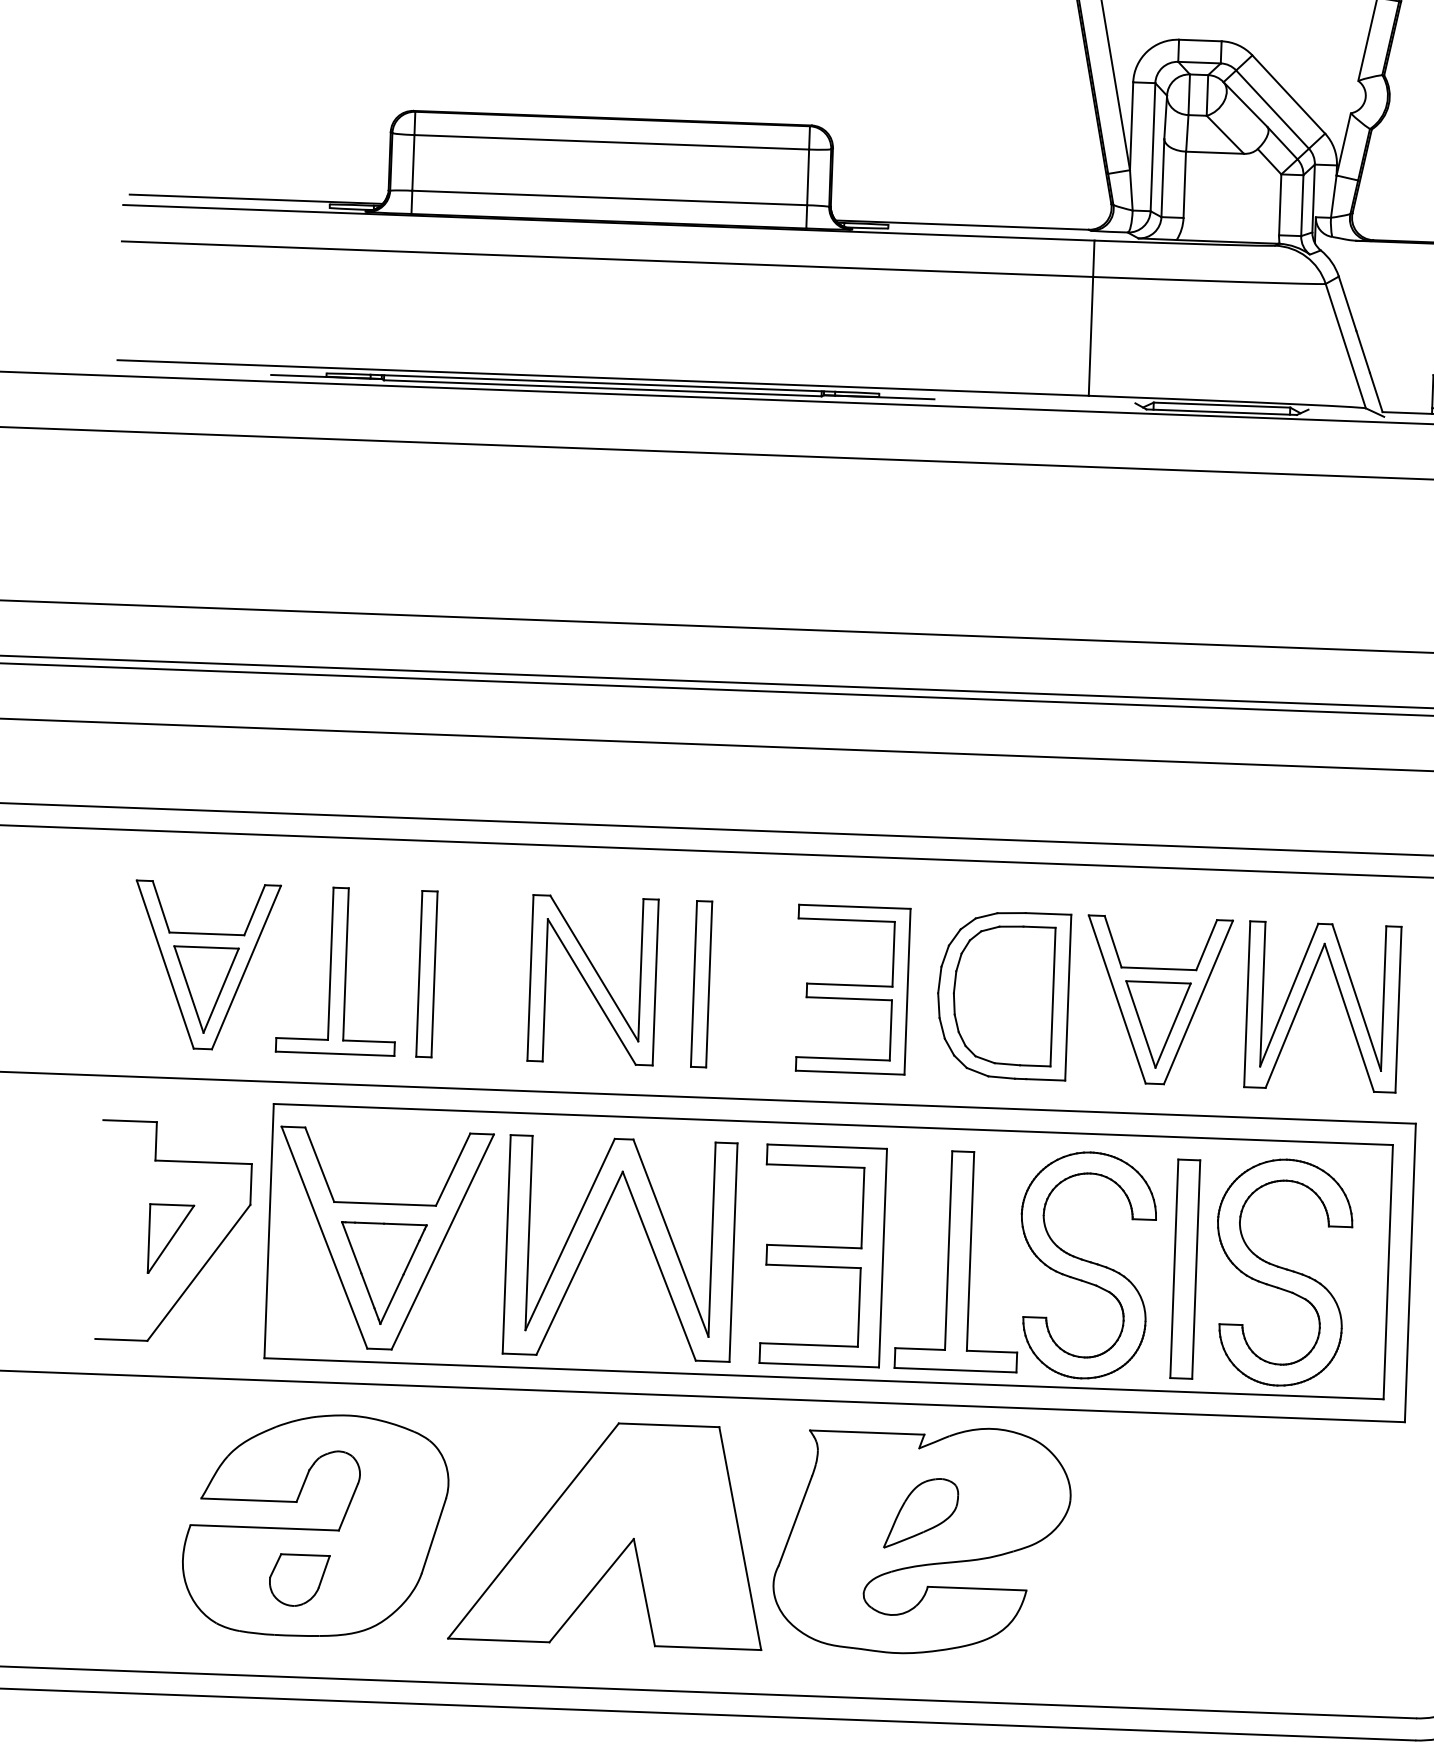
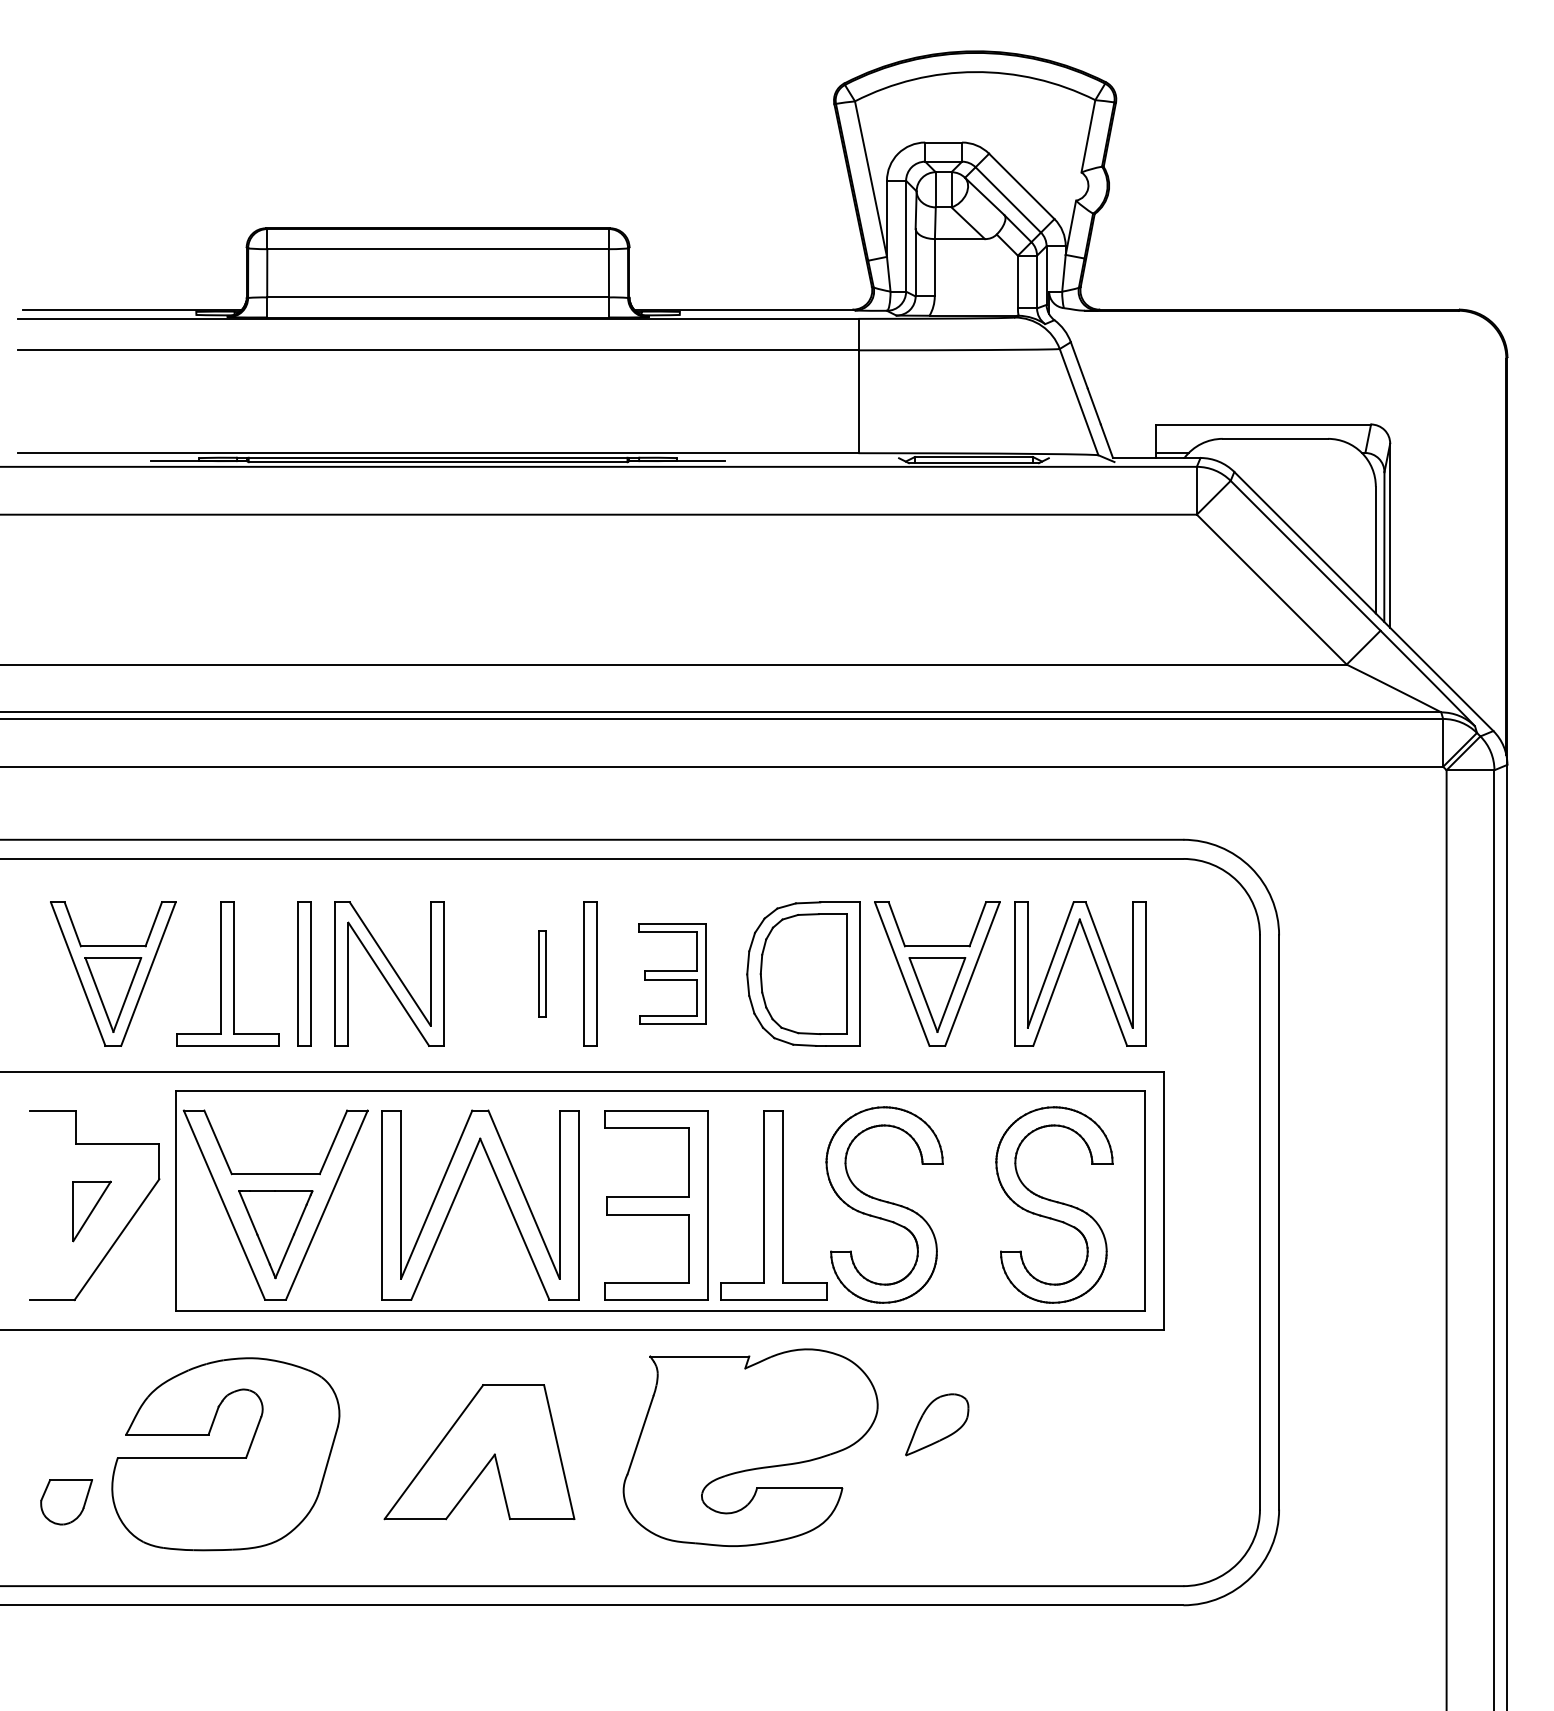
part: (593, 979) -> (389, 973), moved
part: (701, 983) -> (542, 973), size x0.6
part: (757, 985) -> (590, 973), added
part: (851, 988) -> (672, 973), size x0.7
part: (1185, 1269) -> (969, 1205), removed
part: (921, 1513) -> (937, 1424), moved
part: (608, 1533) -> (479, 1451), size x0.7
part: (299, 1580) -> (66, 1502), moved

